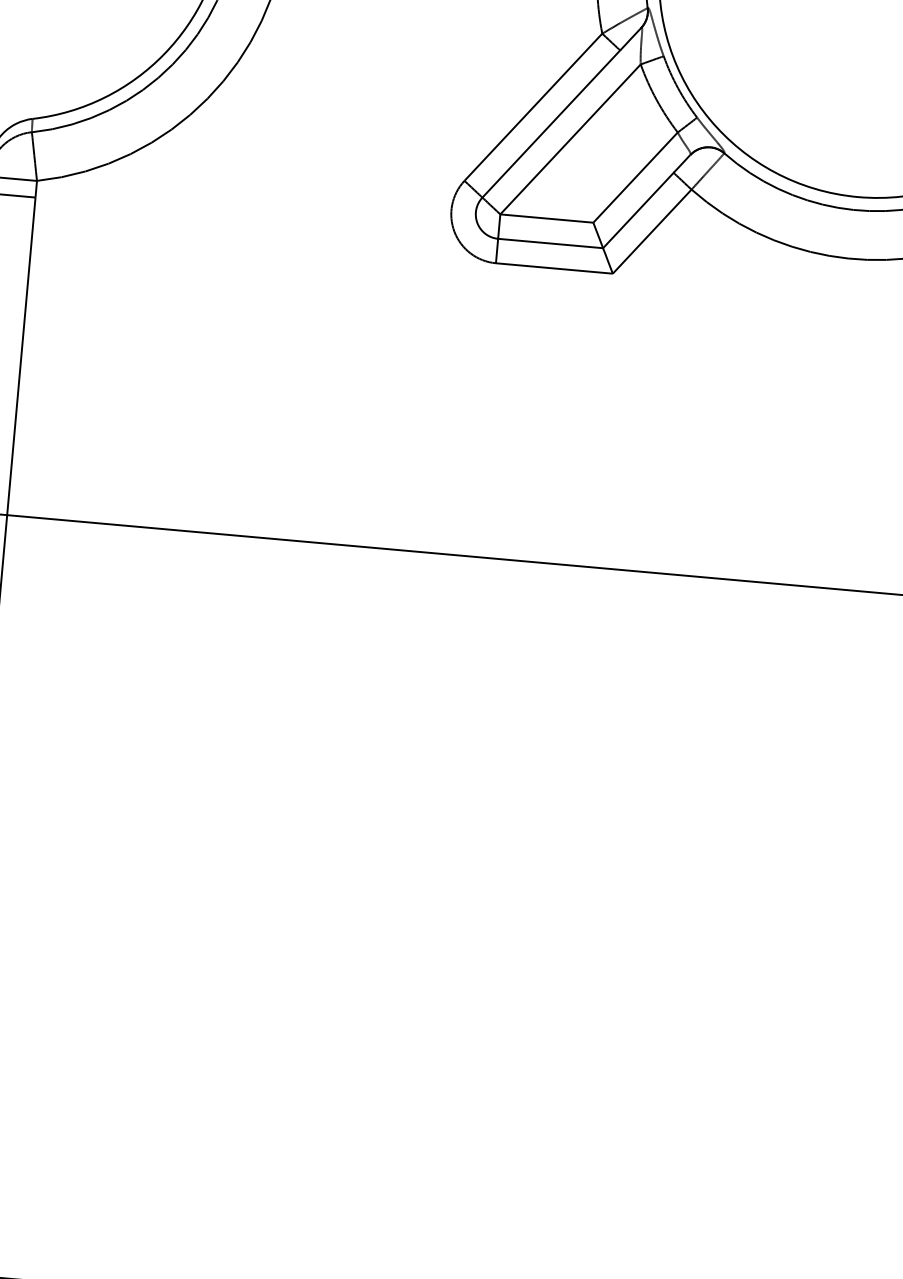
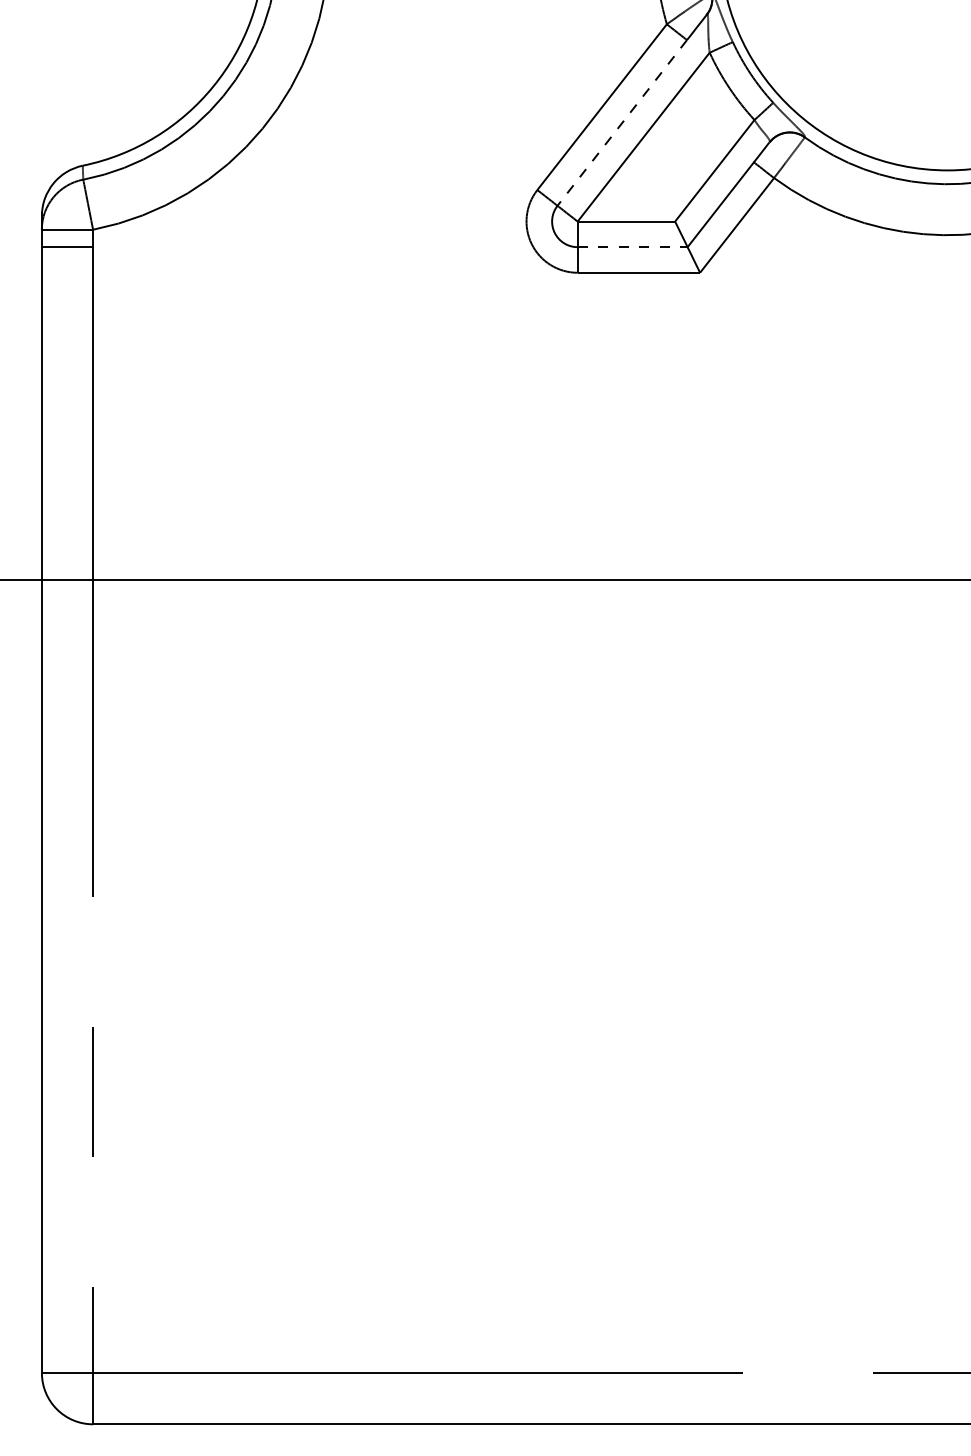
line: (550, 124) -> (621, 123), solid -> dashed
line: (550, 243) -> (632, 247), solid -> dashed

